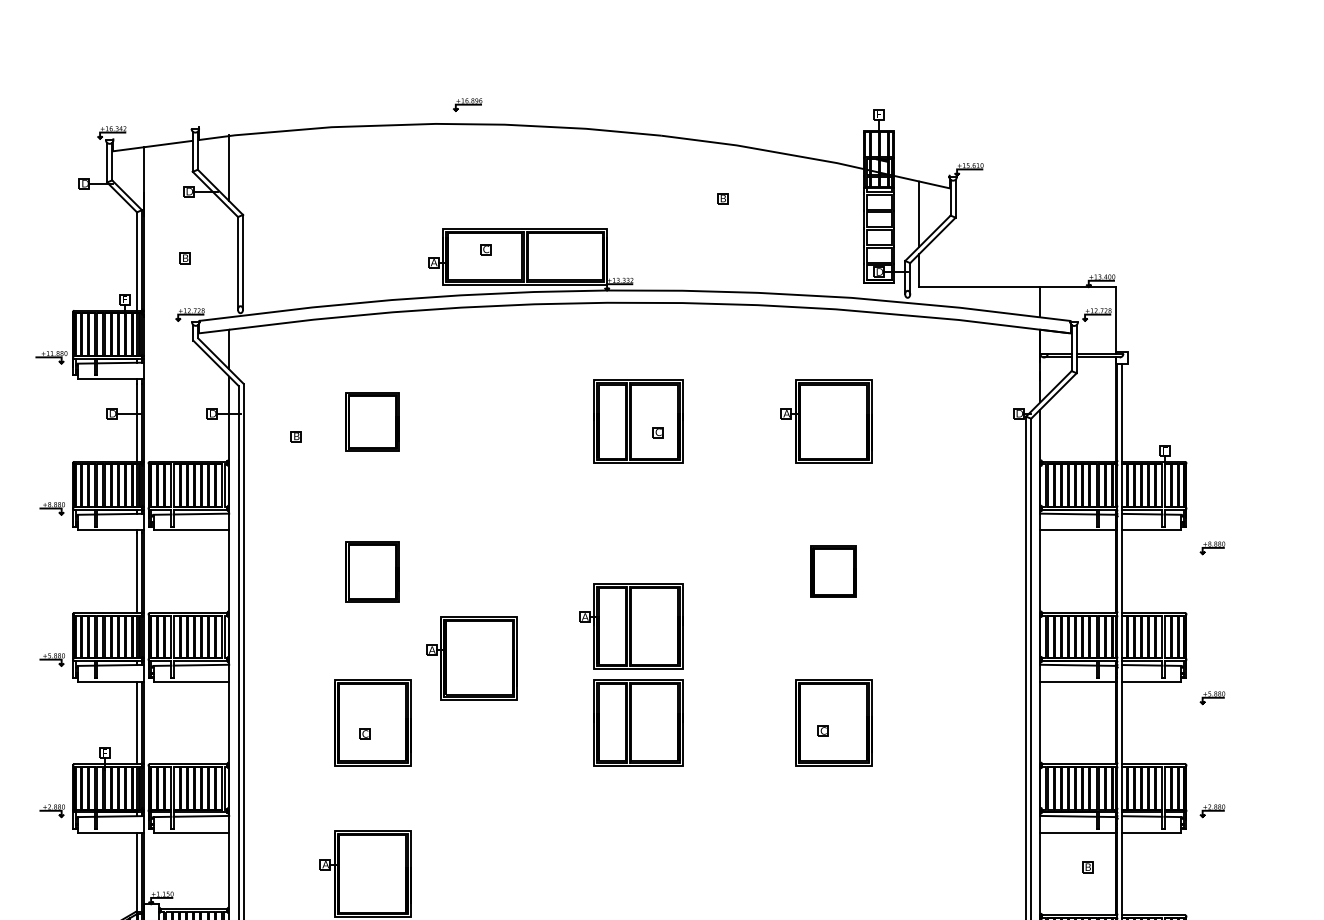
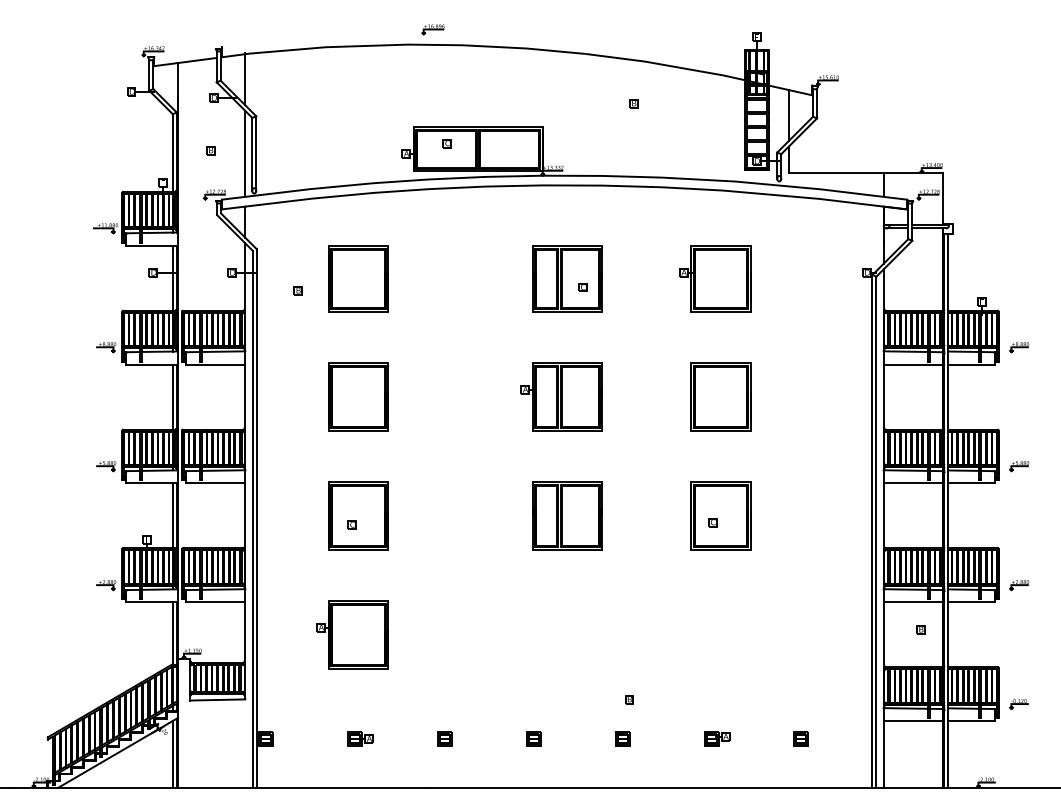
line: (229, 262) -> (245, 153), added
part: (372, 421) -> (358, 278), size x1.43
part: (1212, 548) -> (1019, 347), moved
part: (372, 571) -> (358, 396), size x1.43
part: (832, 571) -> (720, 396), size x1.67
part: (630, 625) -> (561, 396), moved
part: (472, 657) -> (436, 464), removed
part: (1212, 698) -> (1019, 466), moved

